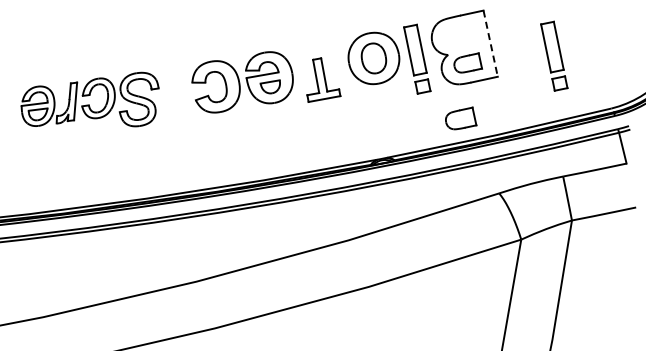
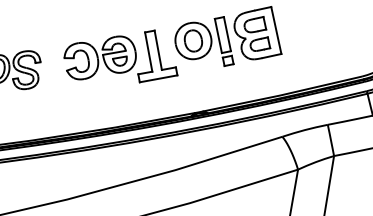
line: (490, 43) -> (276, 30), dashed -> solid
part: (554, 55) -> (321, 38), removed
part: (323, 79) -> (157, 55), size x1.67
part: (461, 118) -> (255, 24), moved

